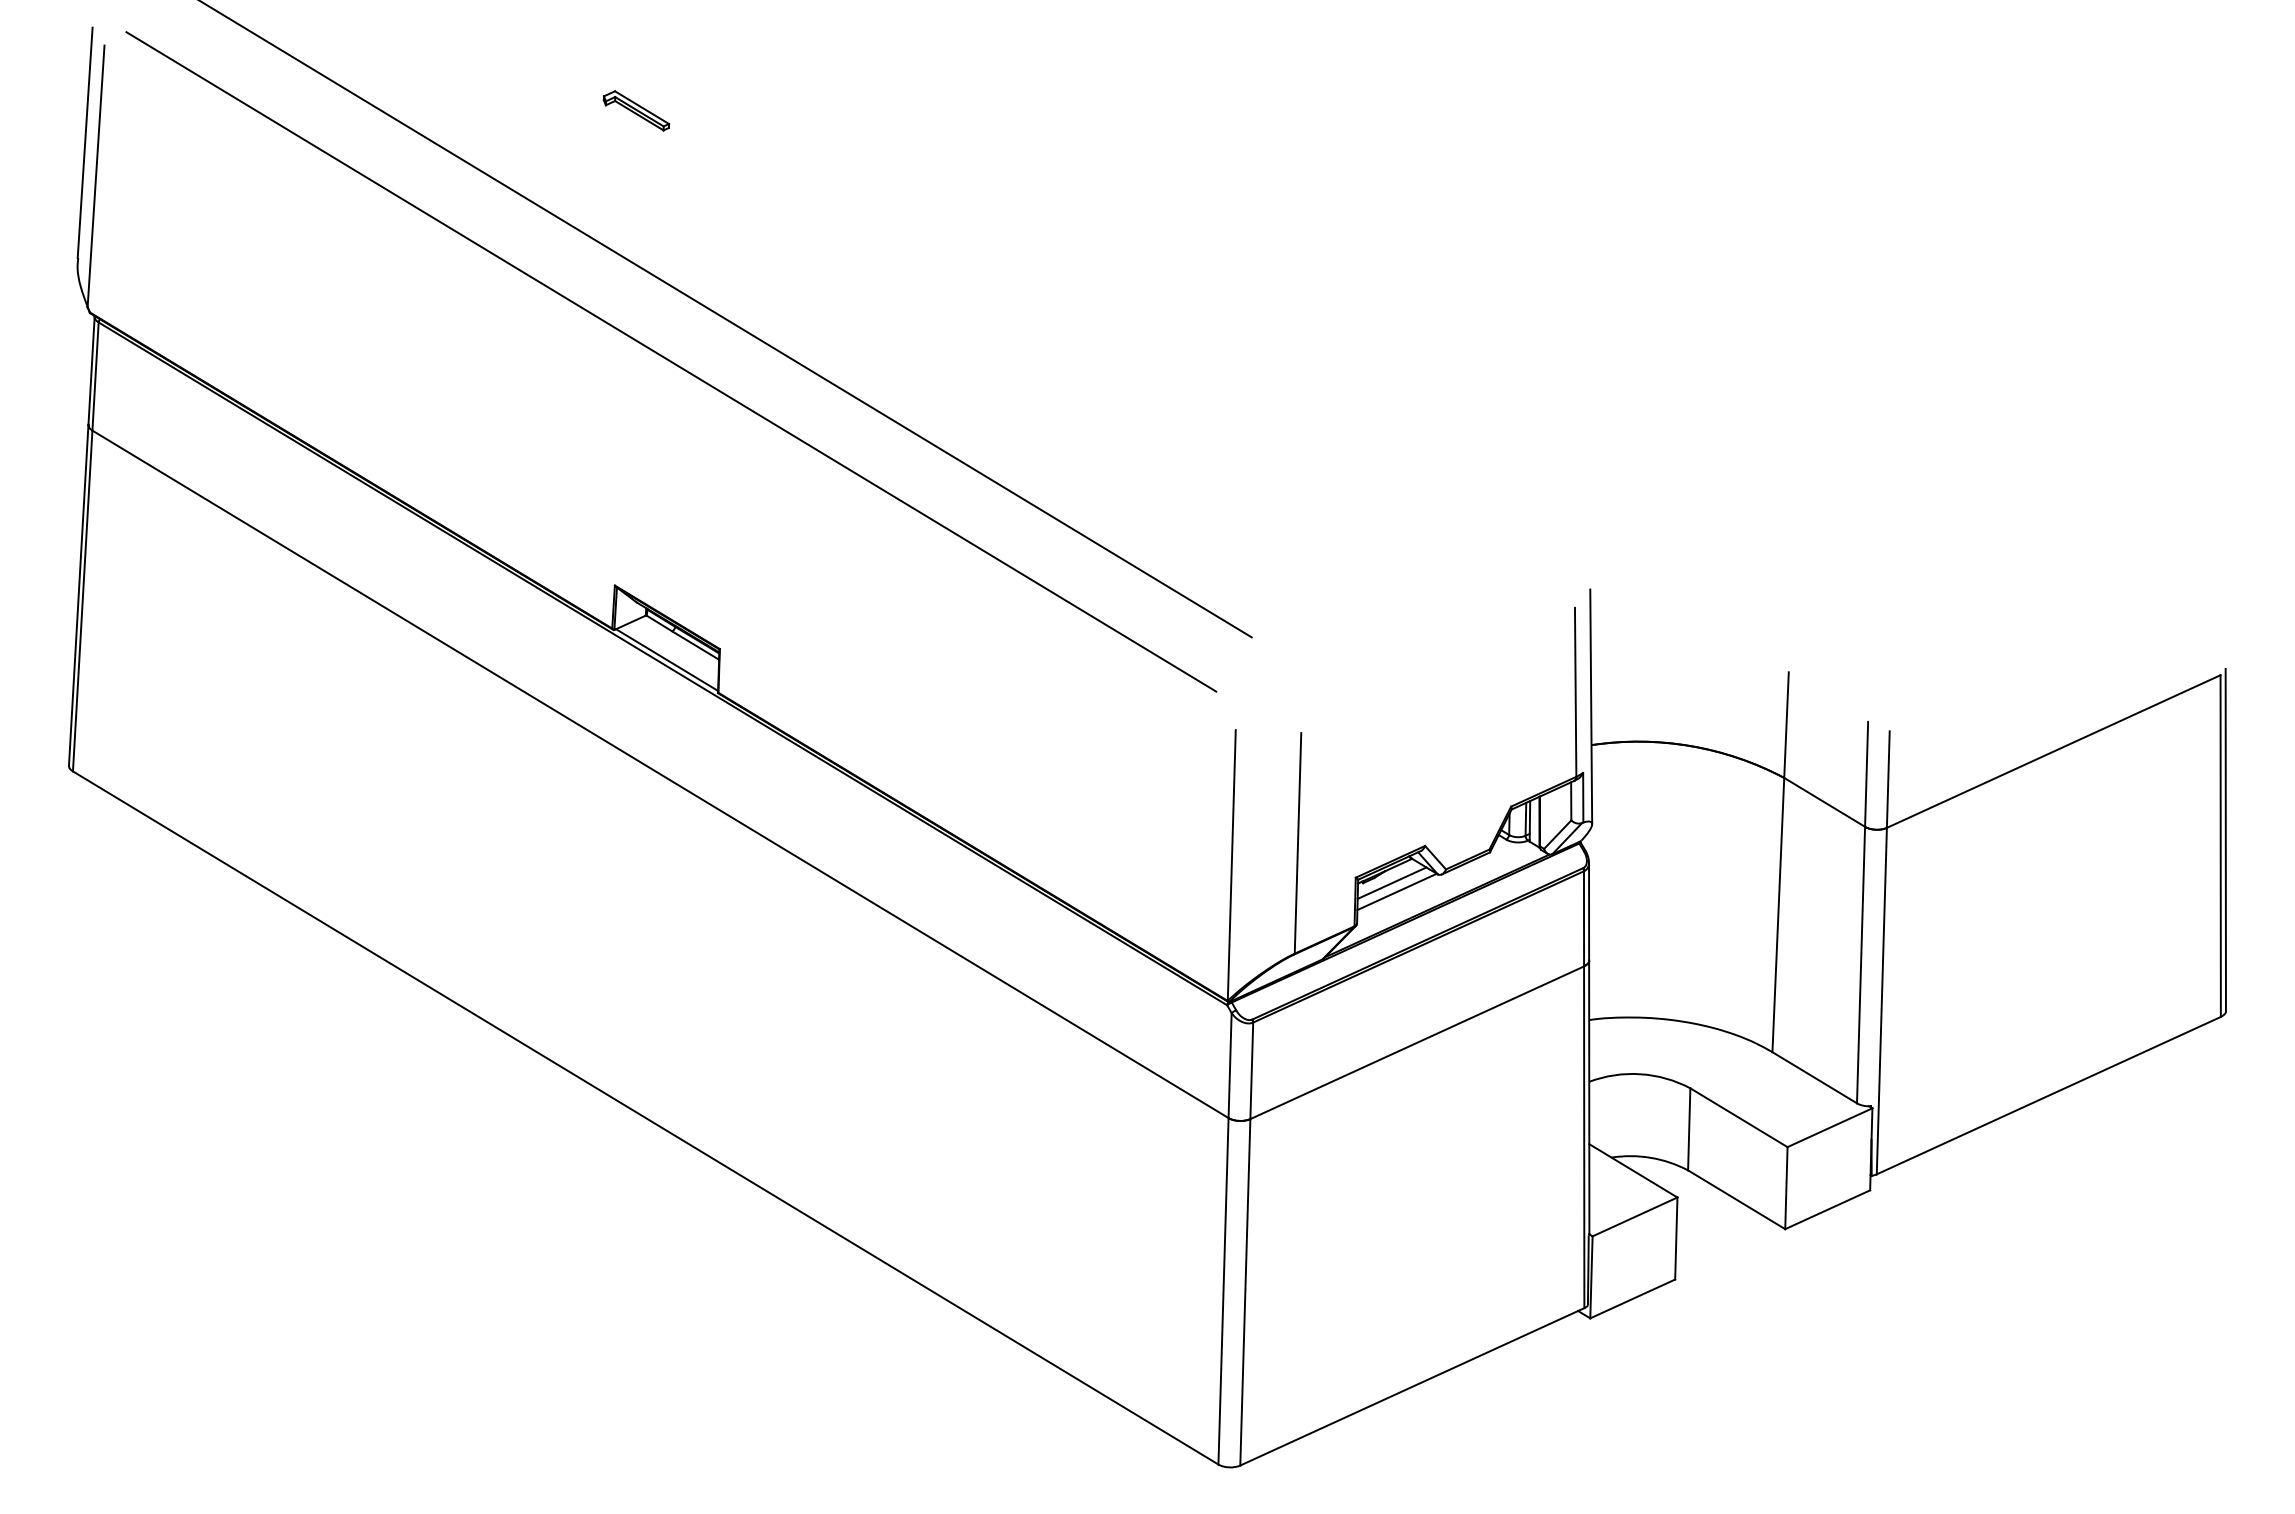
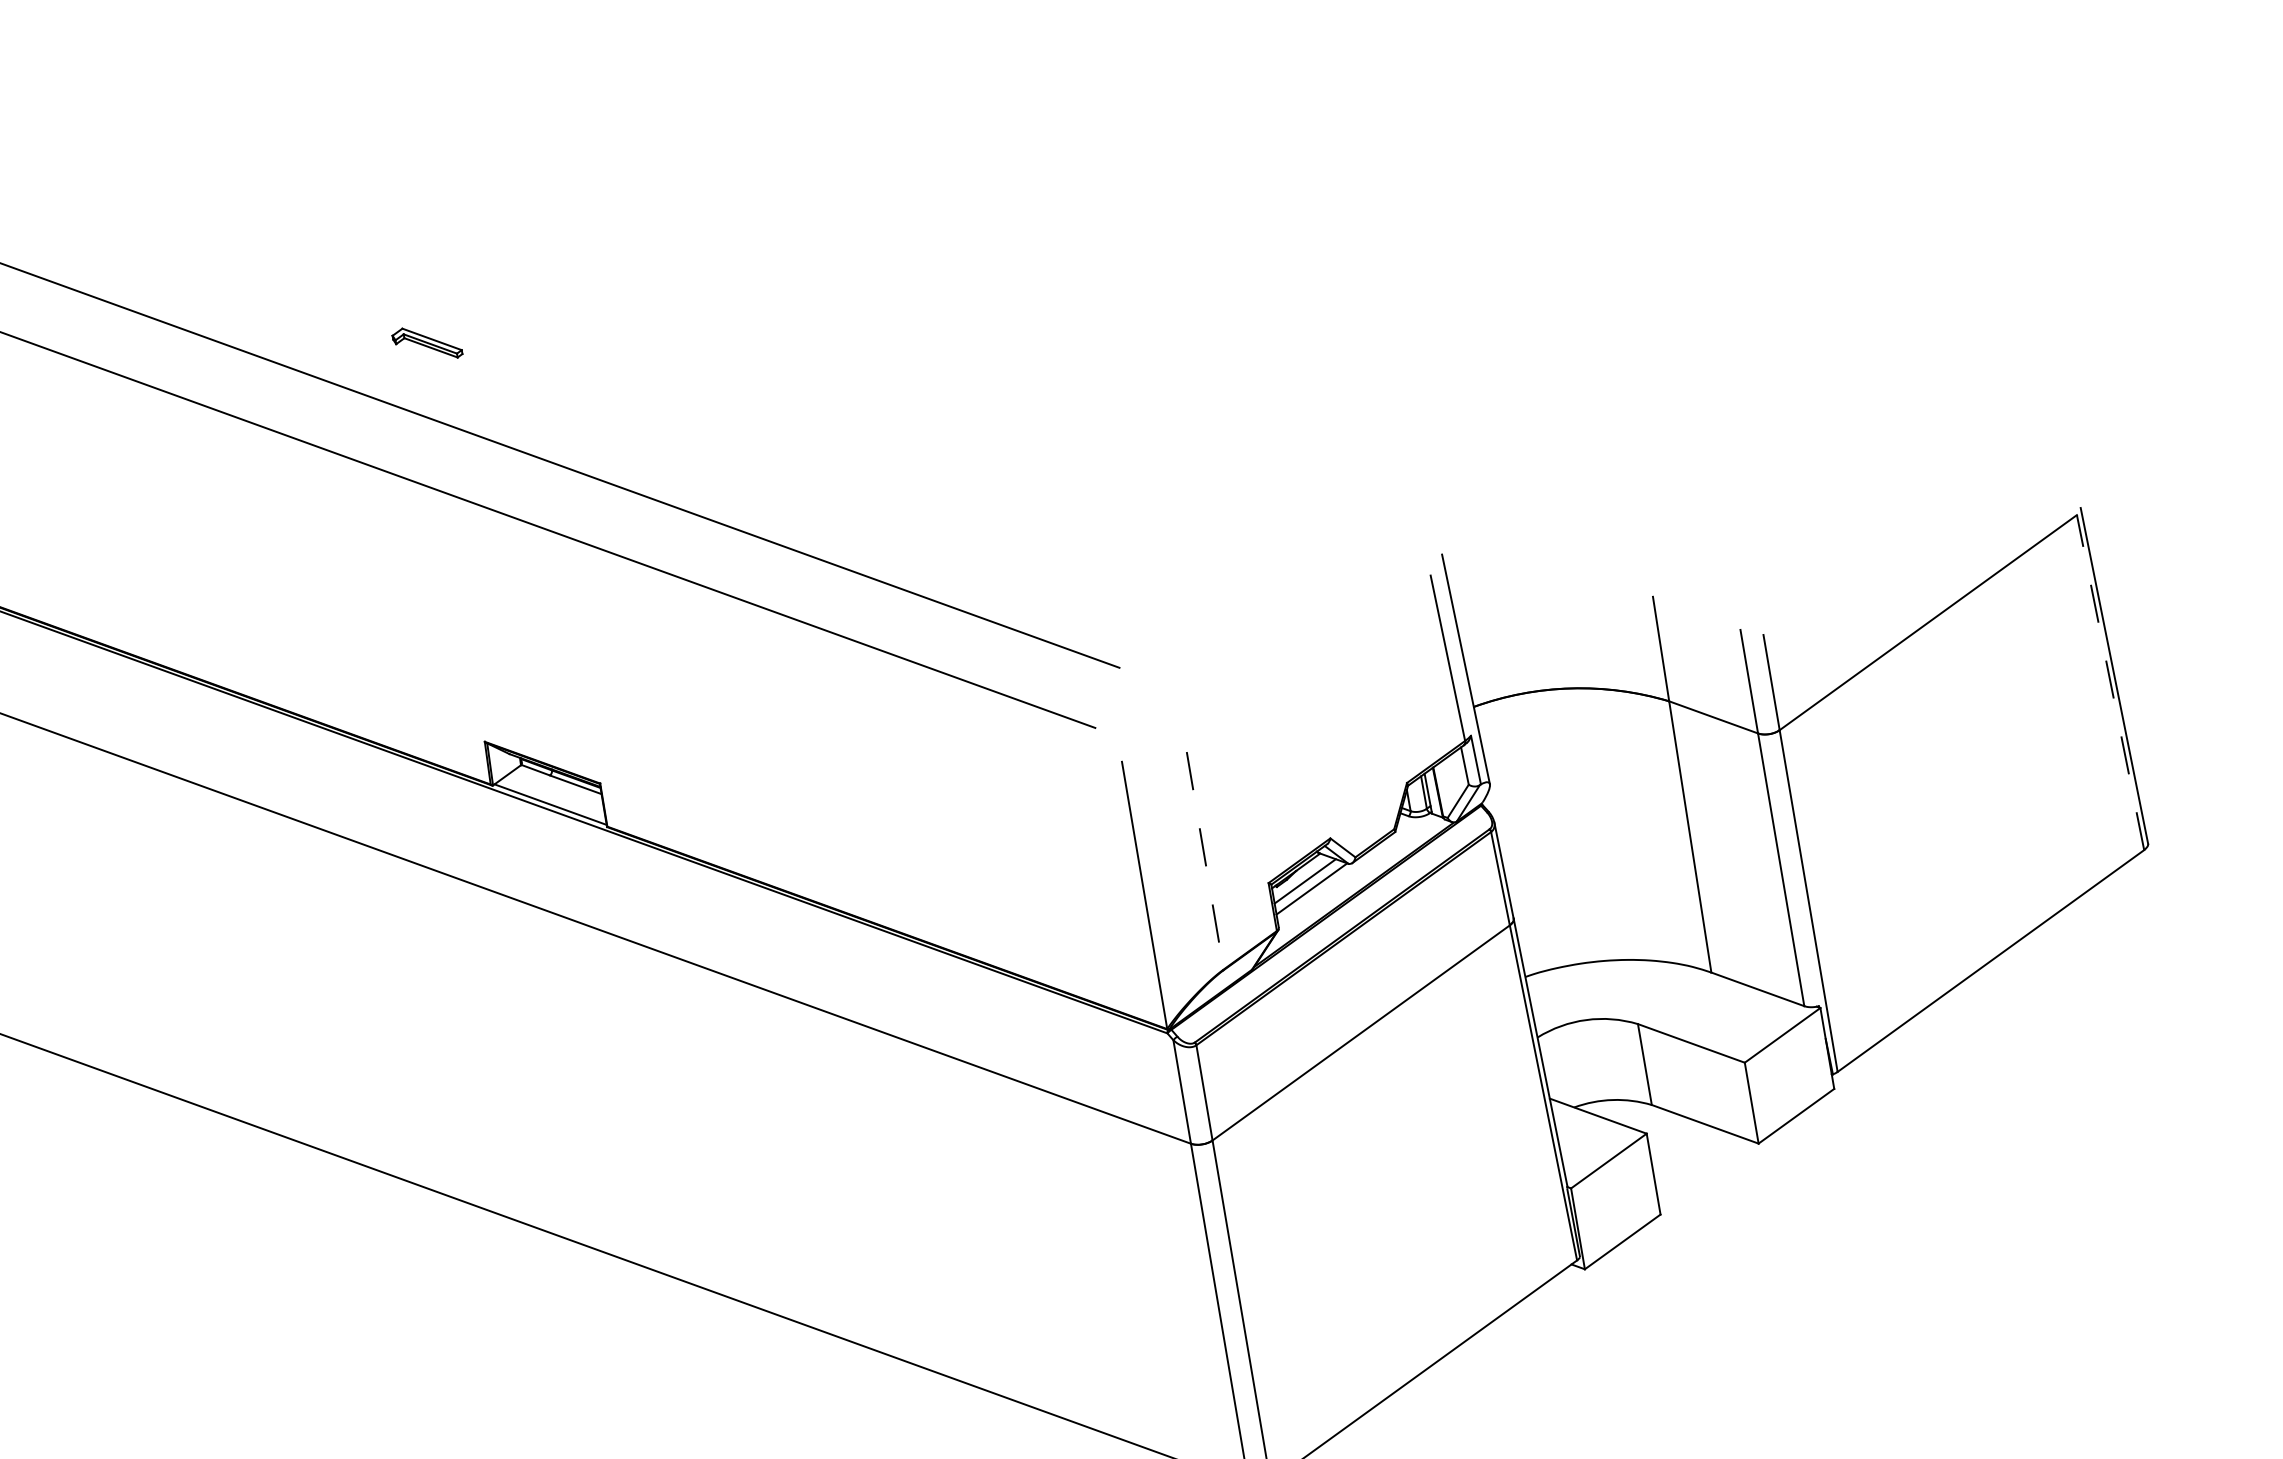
part: (636, 110) -> (427, 343), moved
line: (1298, 843) -> (1205, 860), solid -> dashed
line: (2220, 846) -> (2110, 683), solid -> dashed

